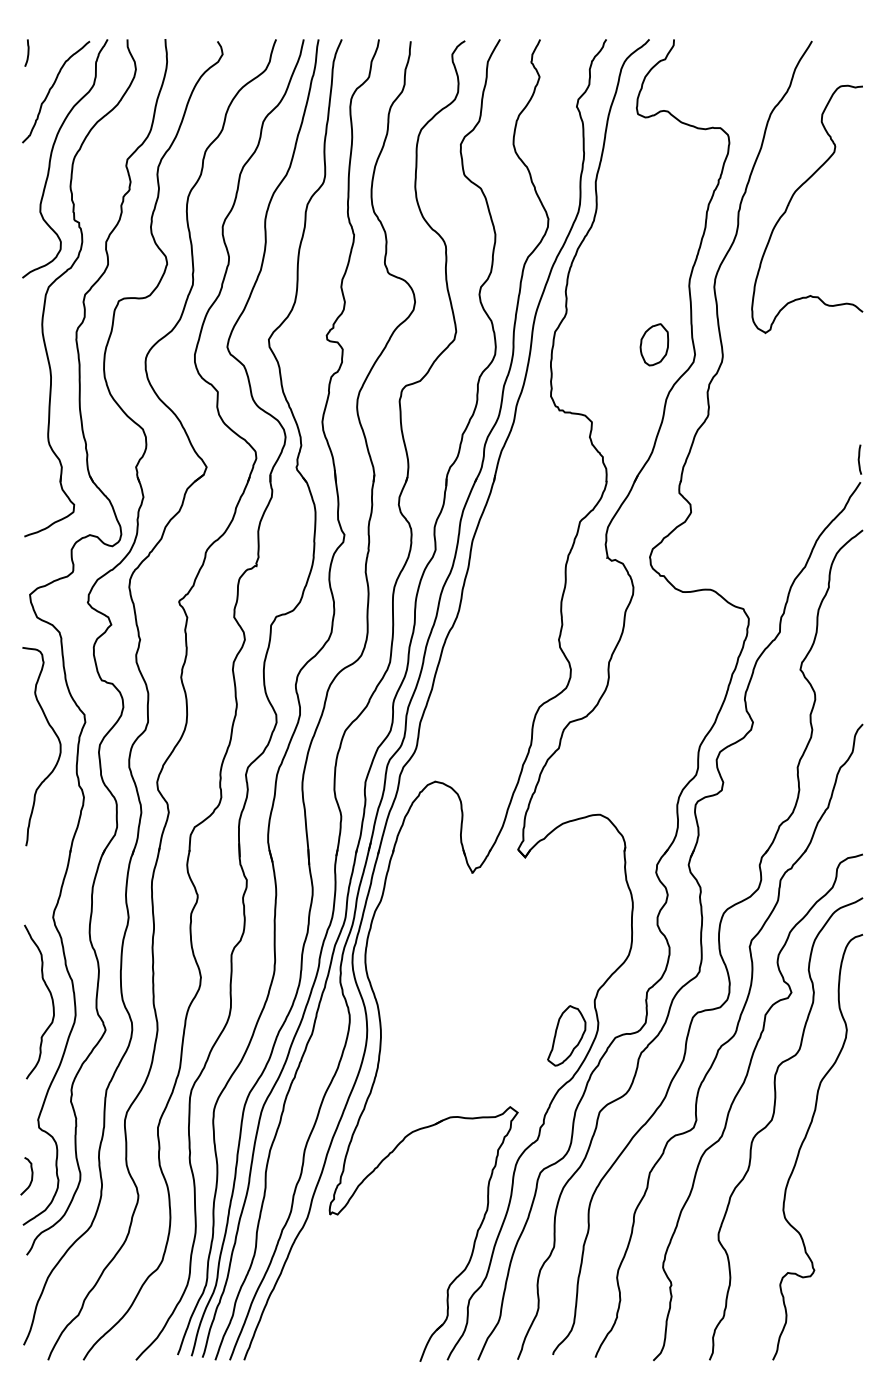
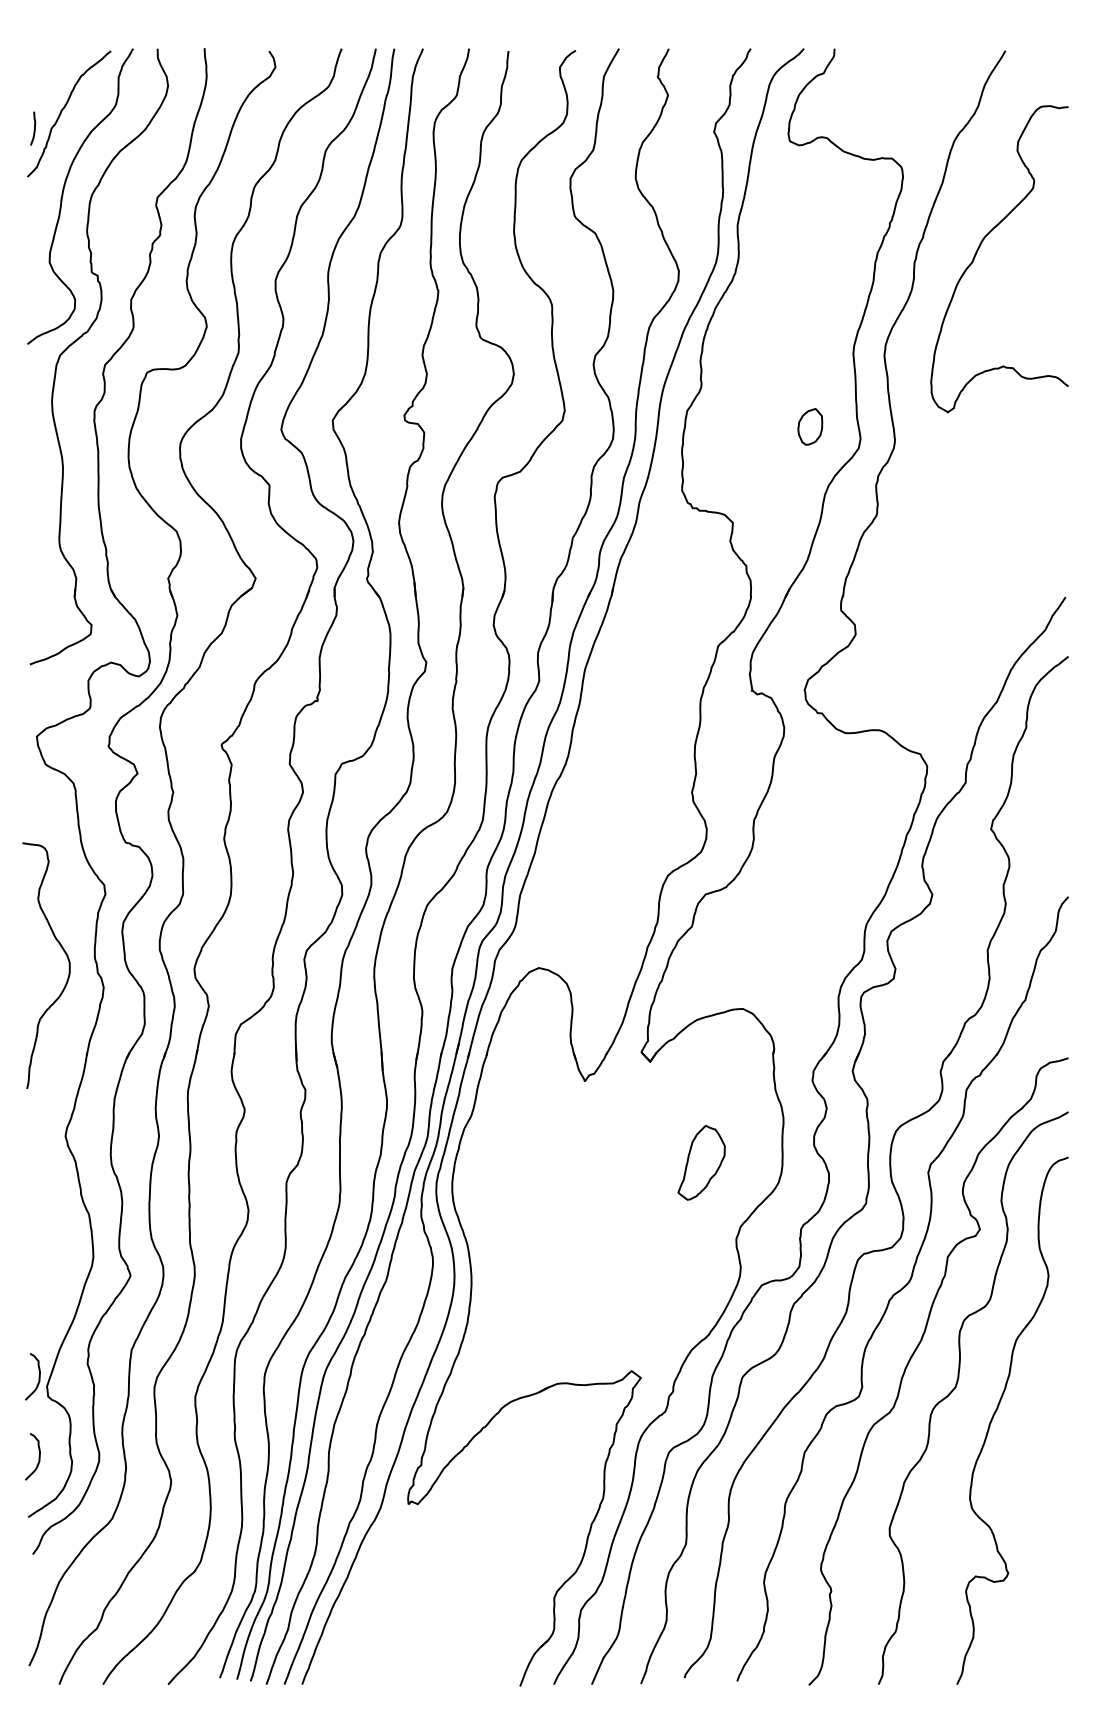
curve: (28, 52) -> (34, 128), moved
part: (654, 344) -> (810, 426), size x0.7
curve: (859, 459) -> (1064, 568), removed
curve: (58, 741) -> (67, 959), moved
curve: (50, 996) -> (62, 1234), removed
part: (566, 1035) -> (701, 1162), moved
curve: (31, 1111) -> (38, 1376), added

